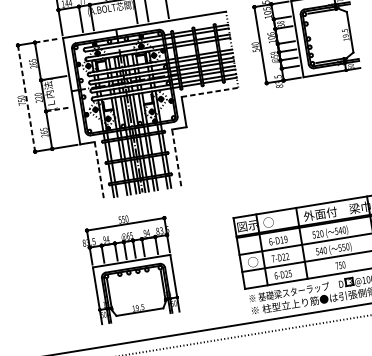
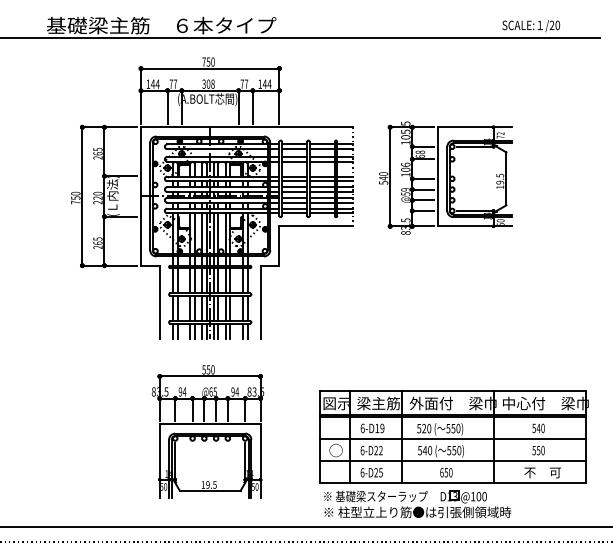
text: (280, 25) -> (419, 155), 38 -> 68
line: (48, 40) -> (121, 127), dashed -> solid
line: (210, 92) -> (316, 226), dashed -> solid
line: (26, 98) -> (82, 196), dashed -> solid
line: (59, 109) -> (121, 216), dashed -> solid
line: (176, 157) -> (260, 302), dashed -> solid
line: (99, 170) -> (159, 302), dashed -> solid
text: (279, 220) -> (378, 403), ○ -> 梁主筋
text: (340, 230) -> (453, 428), 540) -> 550)
text: (273, 258) -> (362, 450), 7-D22 -> 6-D22
text: (336, 265) -> (441, 472), 750 -> 650
part: (130, 266) -> (207, 431), moved

